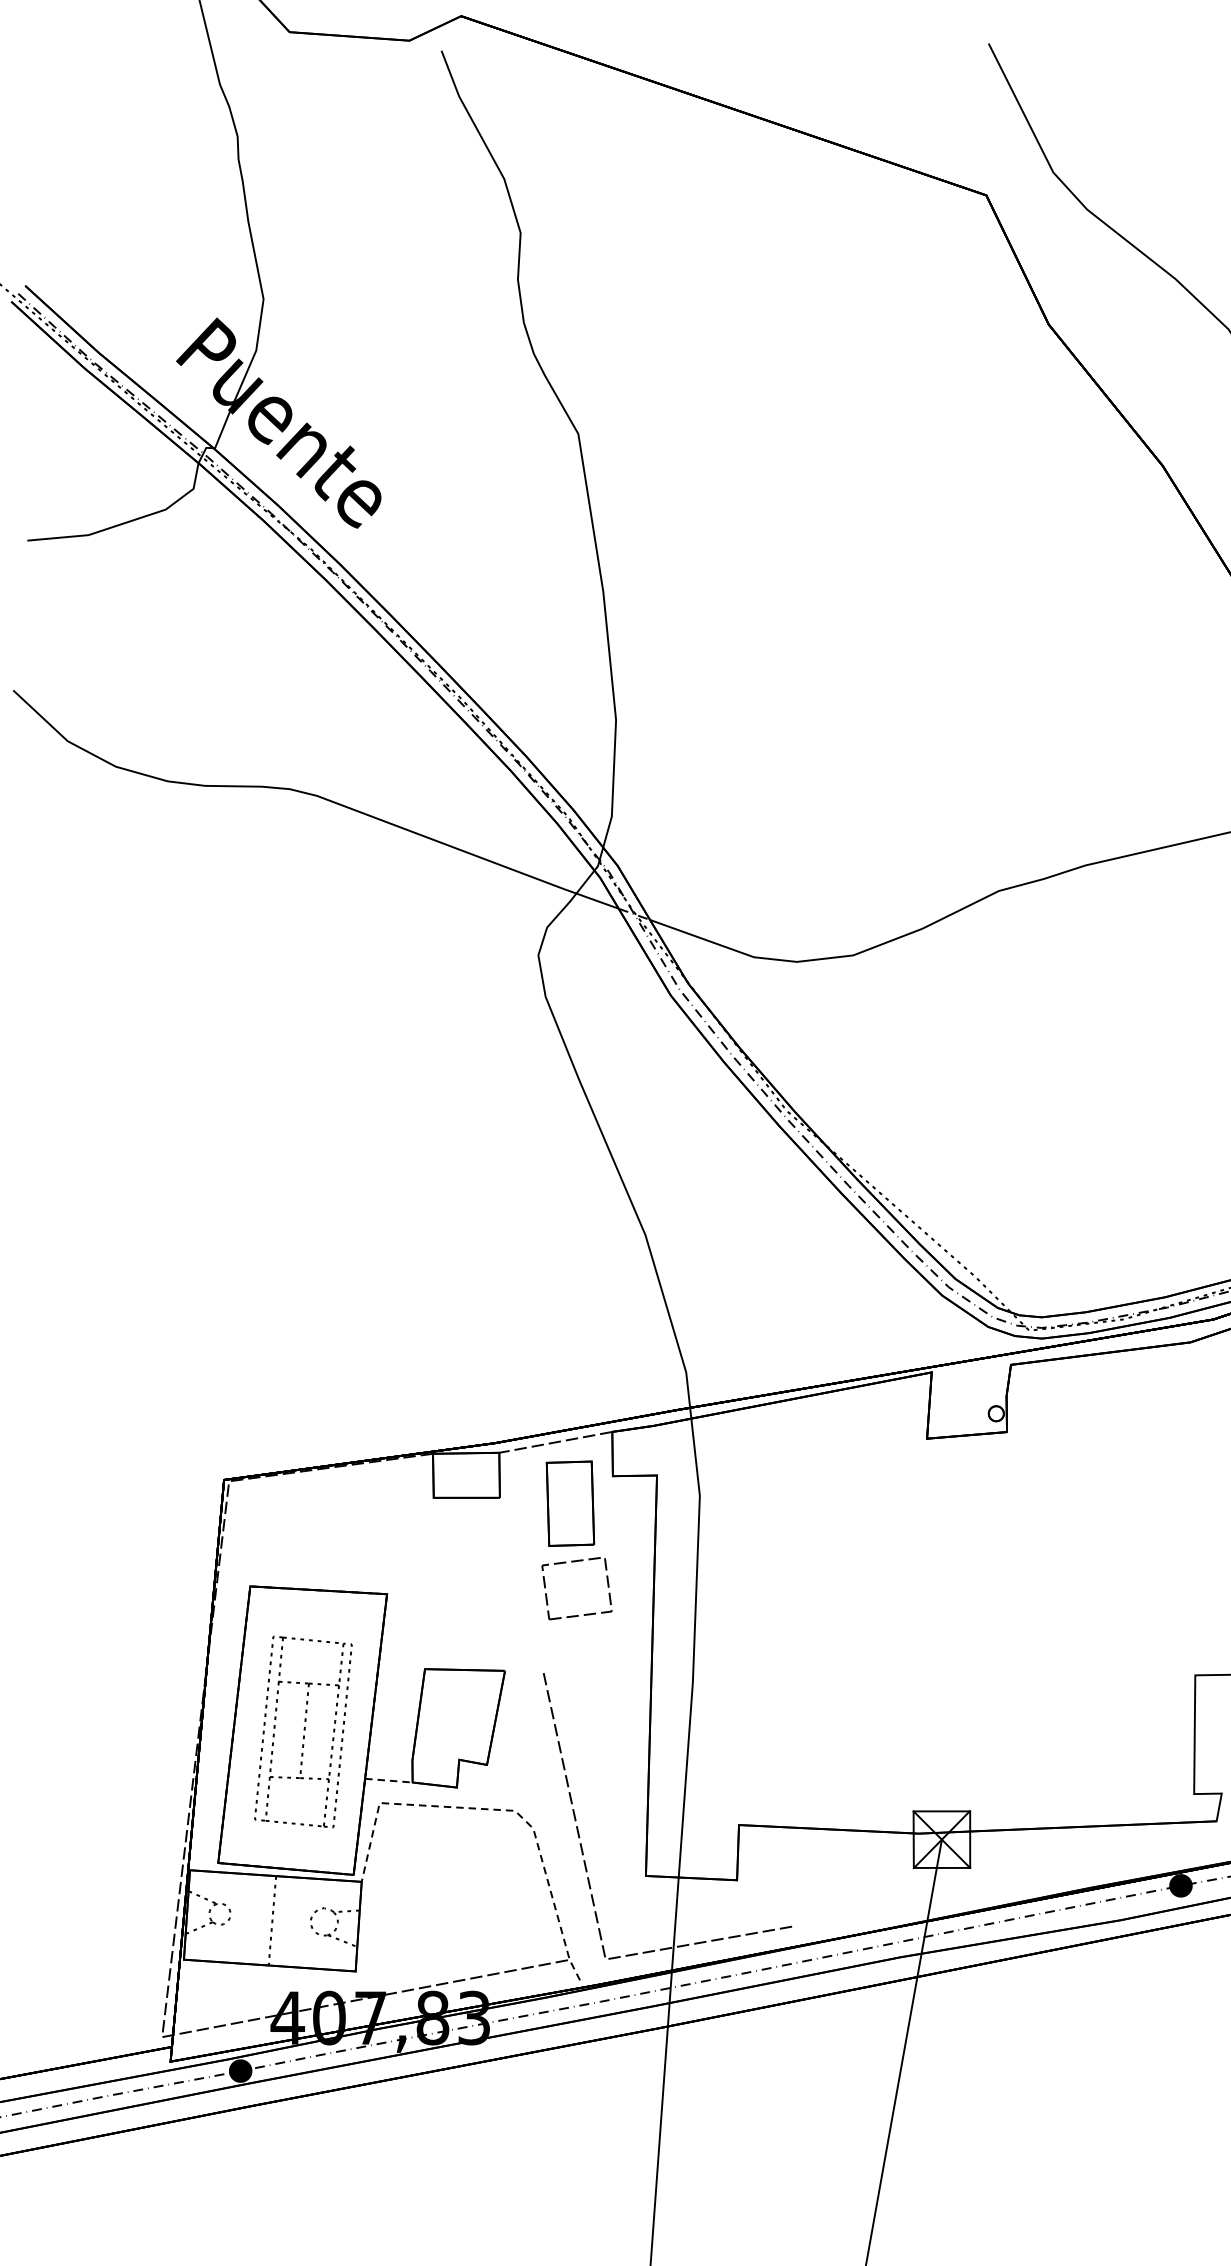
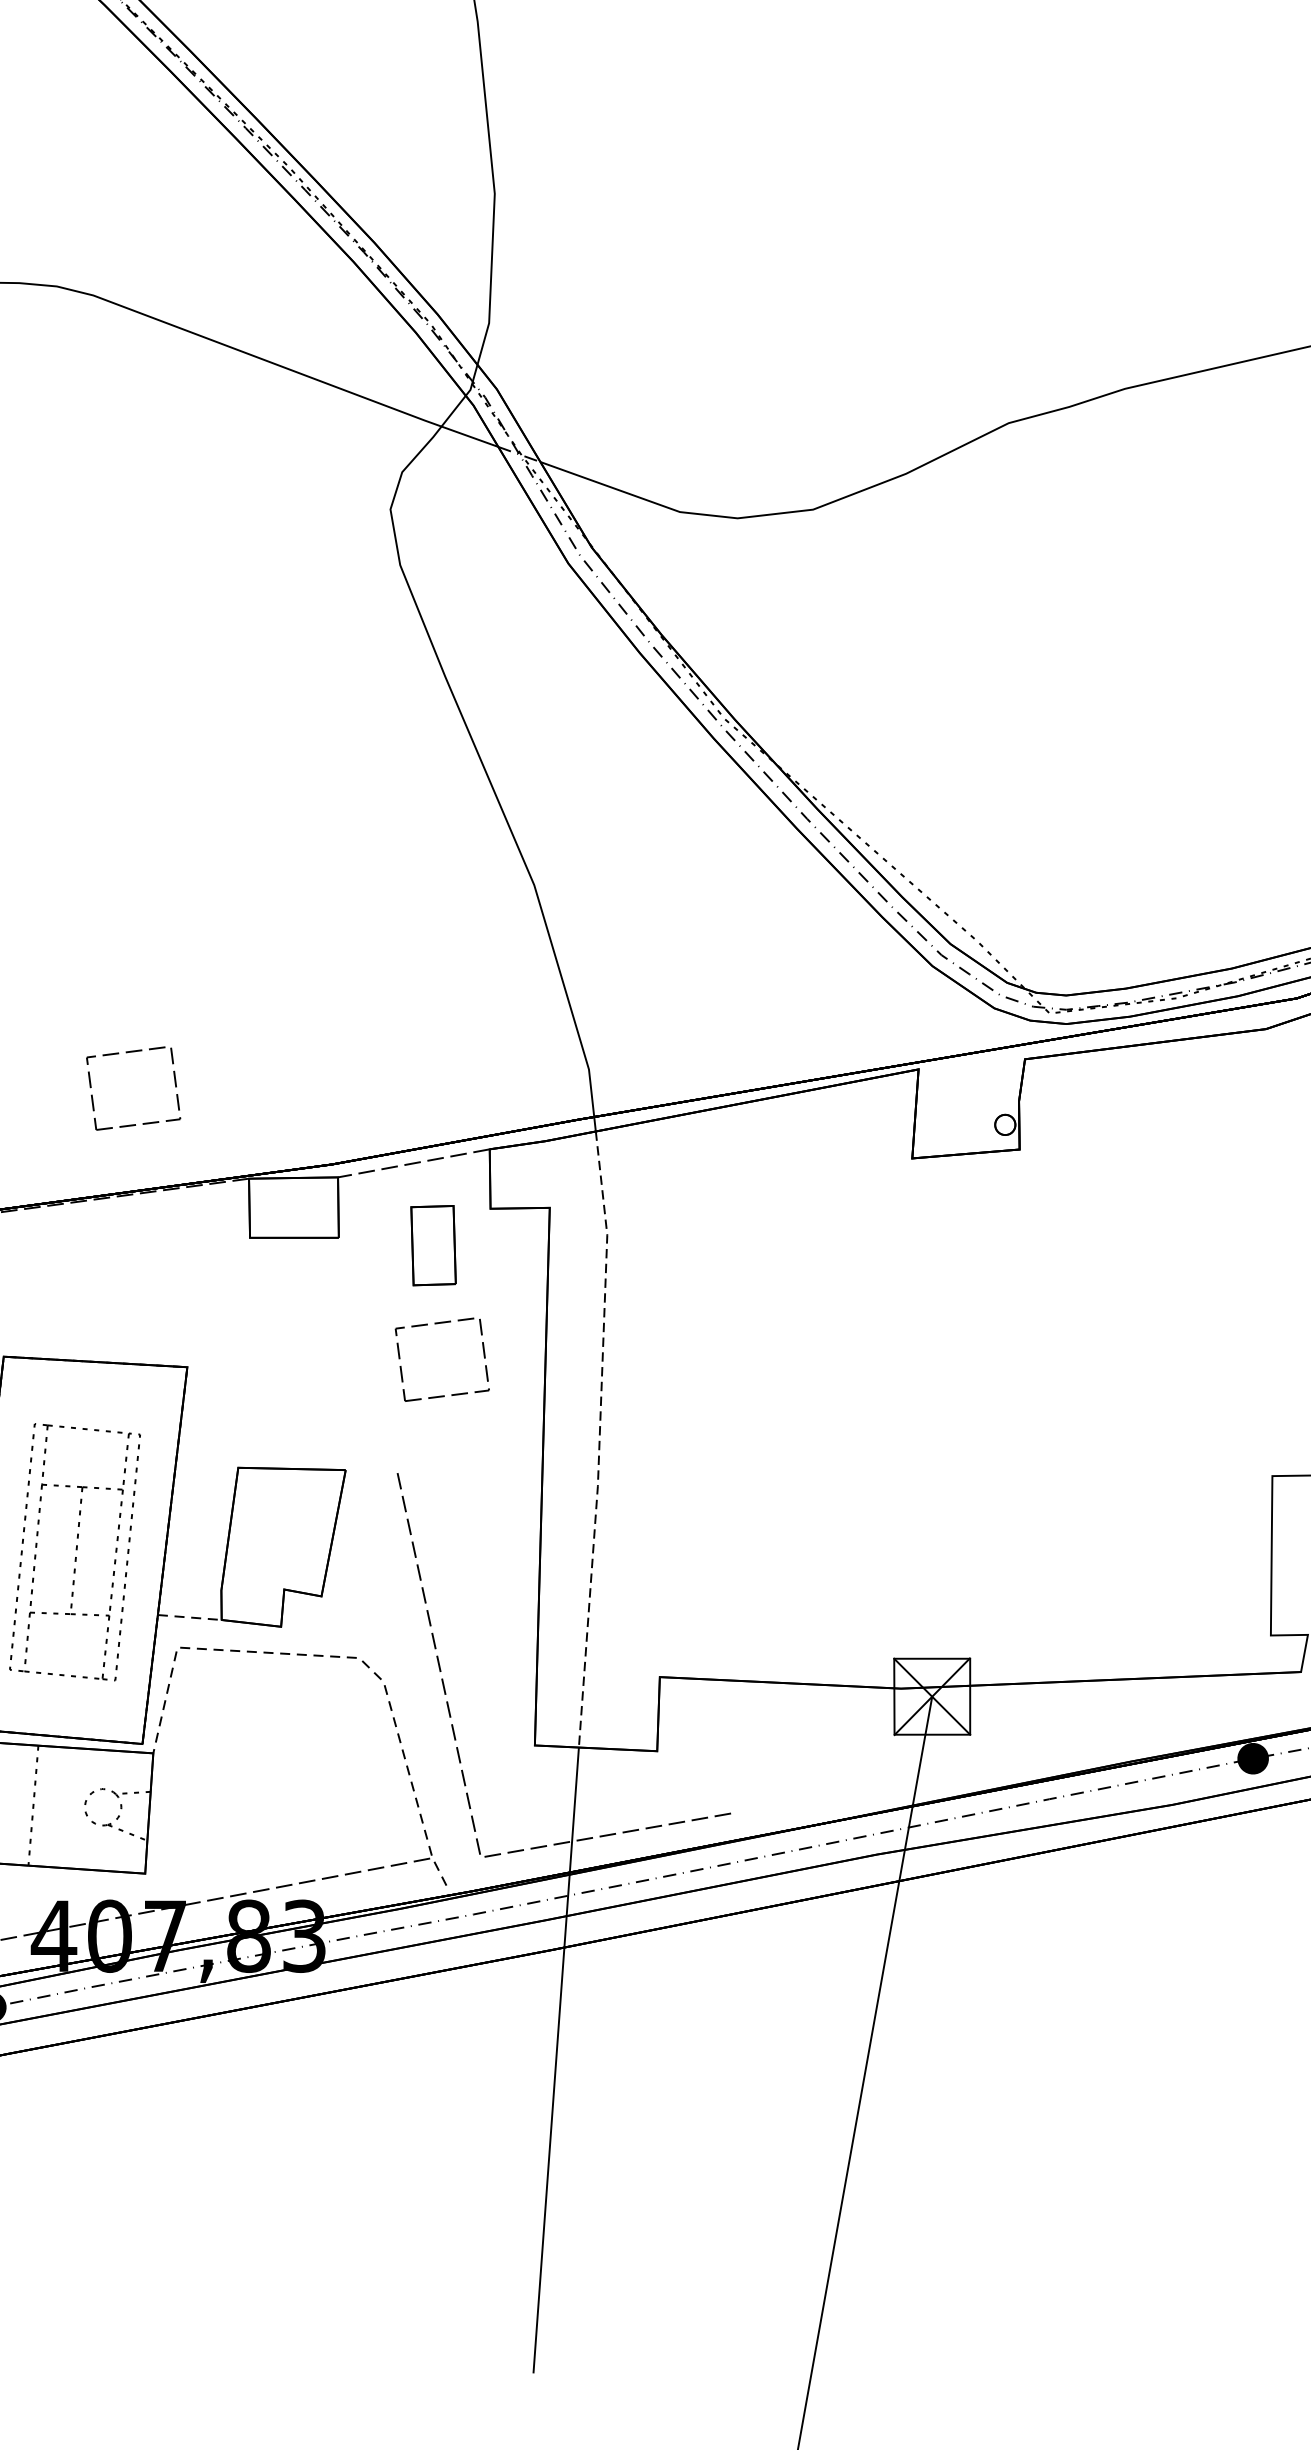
part: (345, 1360) -> (131, 1053), added
part: (570, 1503) -> (433, 1245), size x0.7
line: (694, 1647) -> (600, 1438), solid -> dashed

